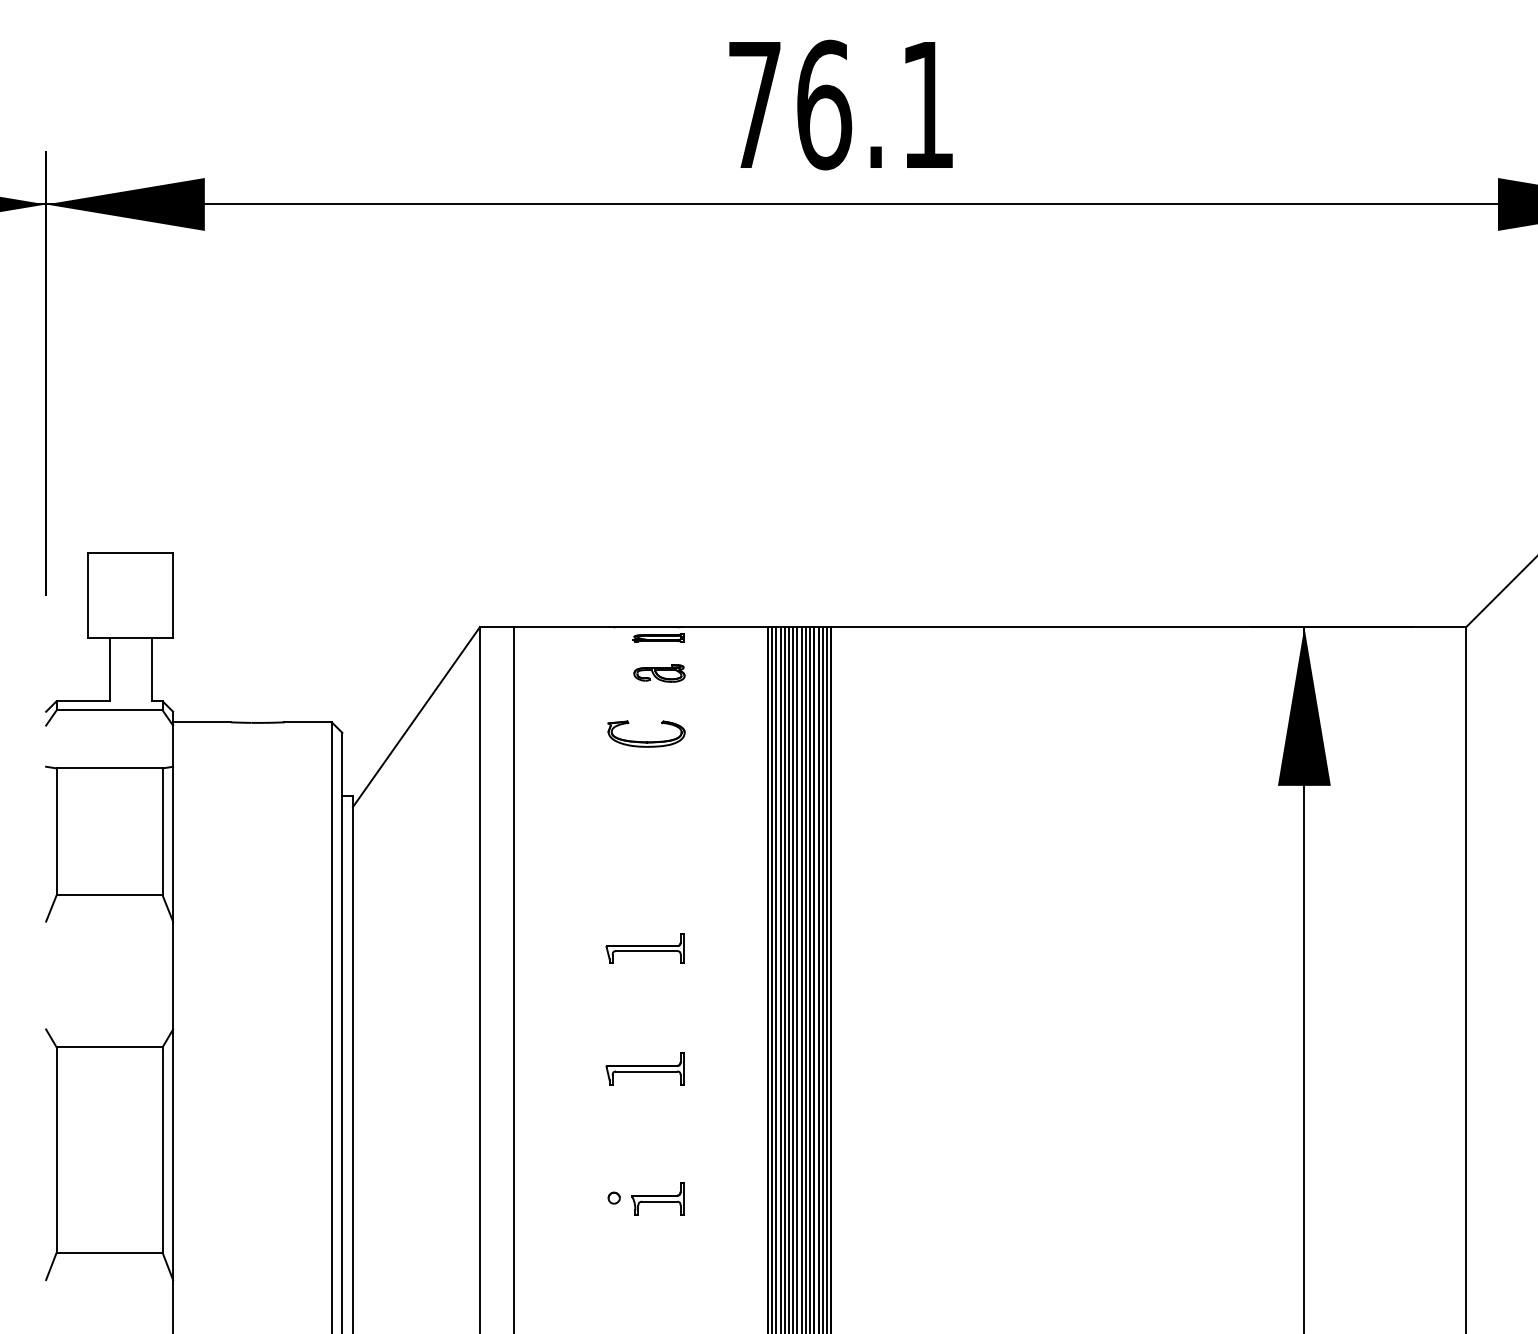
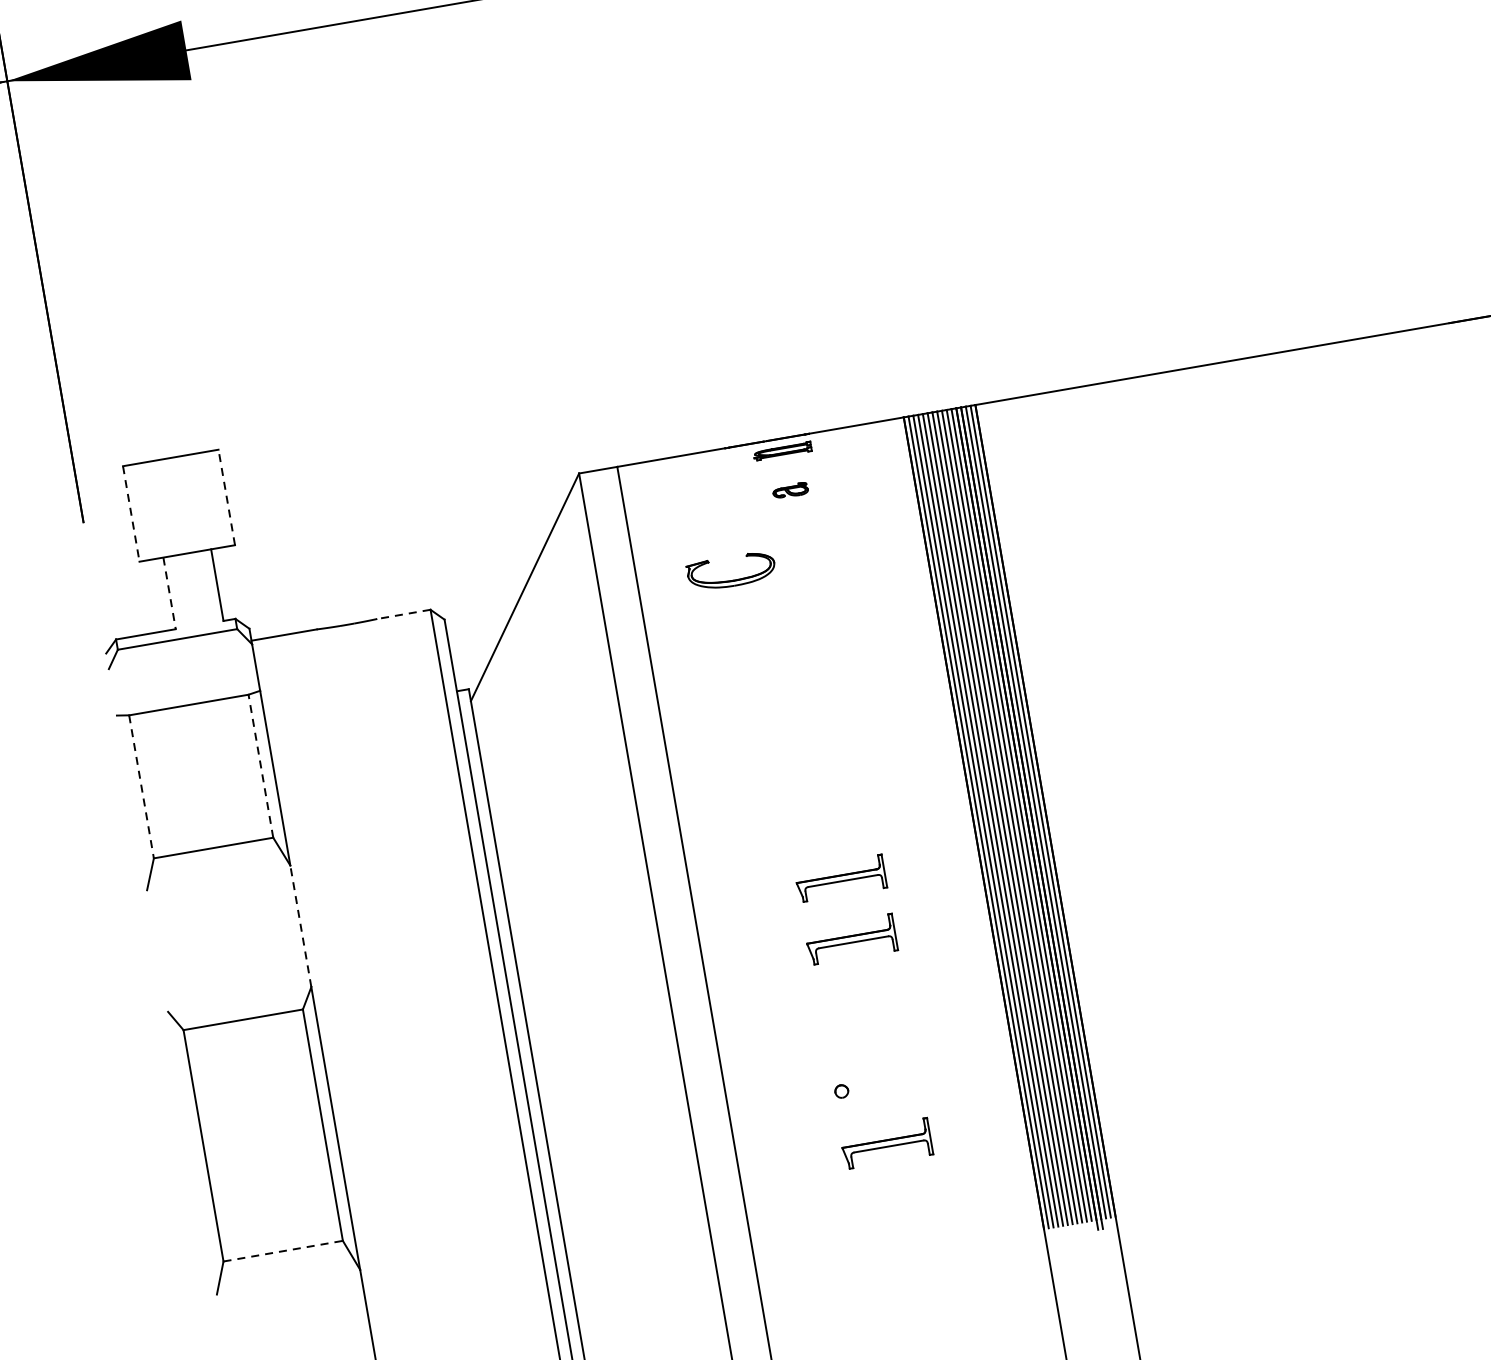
line: (173, 594) -> (227, 496), solid -> dashed
line: (88, 595) -> (131, 514), solid -> dashed
line: (109, 669) -> (169, 593), solid -> dashed
part: (659, 673) -> (790, 490), size x0.6
line: (308, 722) -> (404, 614), solid -> dashed
part: (646, 741) -> (732, 579), moved
line: (162, 831) -> (260, 765), solid -> dashed
line: (56, 832) -> (141, 787), solid -> dashed
part: (644, 948) -> (840, 878), moved
line: (173, 975) -> (301, 926), solid -> dashed
part: (657, 1198) -> (890, 1083), removed
part: (644, 1249) -> (885, 1143), added
line: (109, 1252) -> (283, 1251), solid -> dashed

